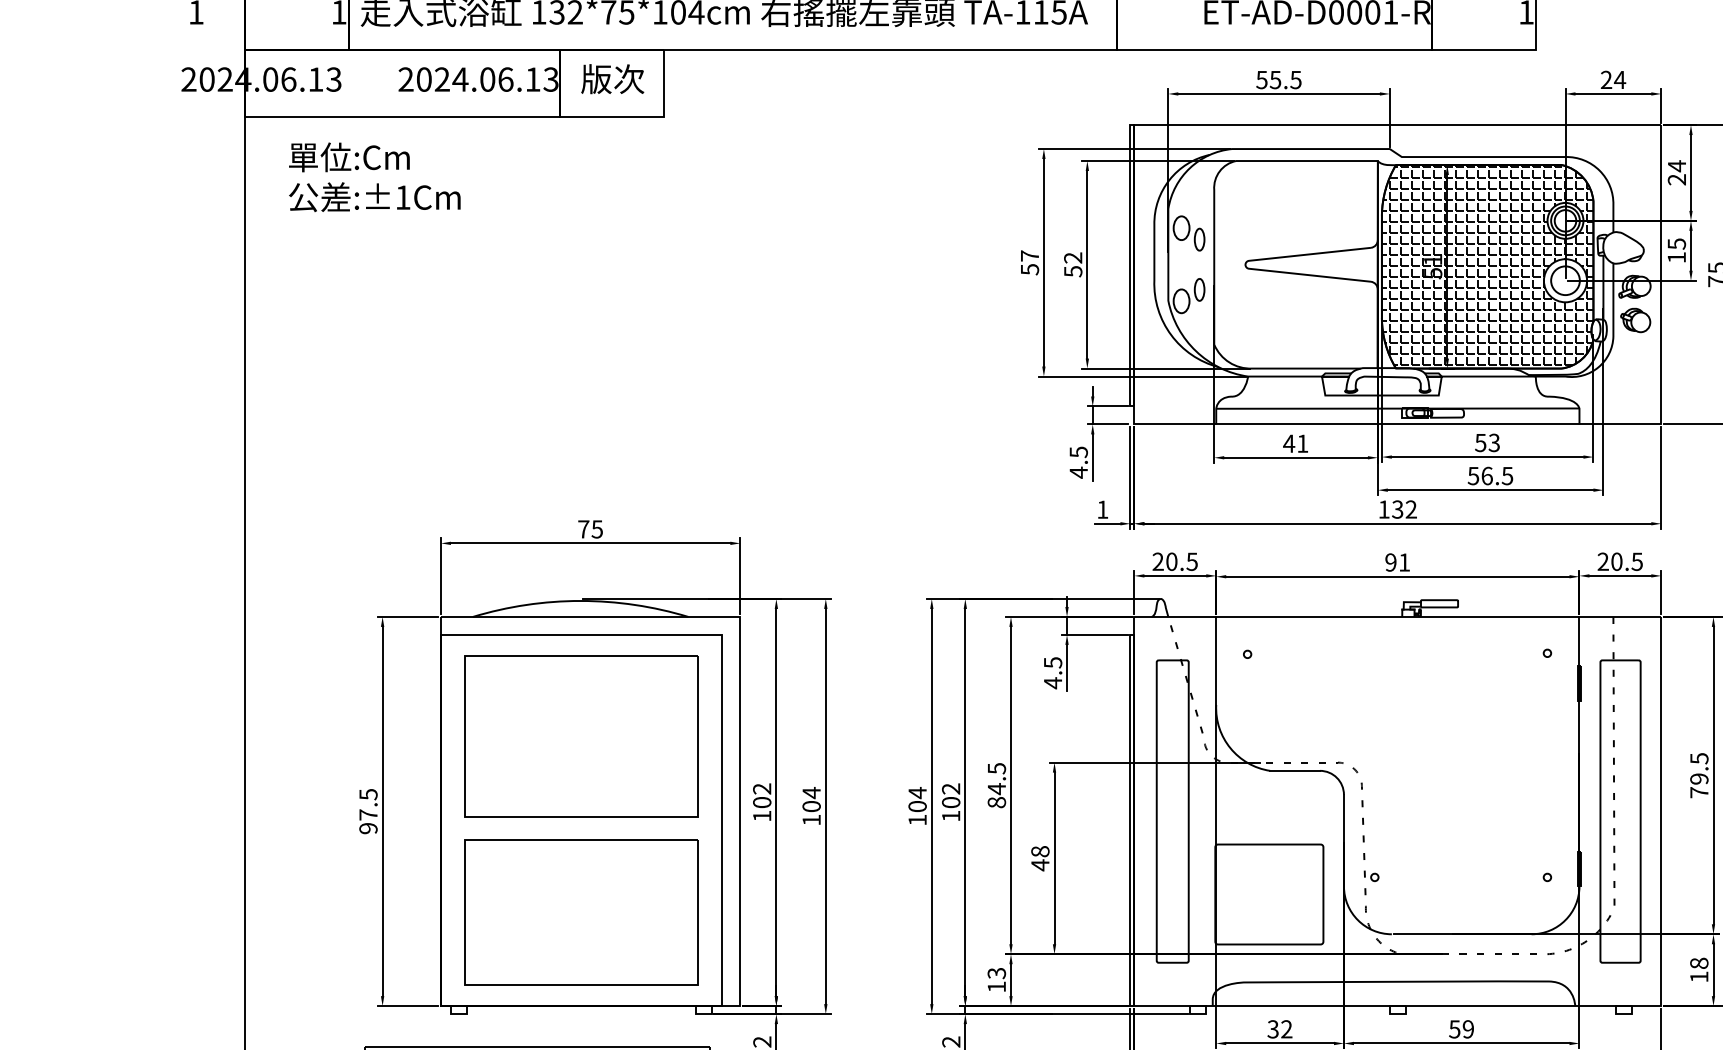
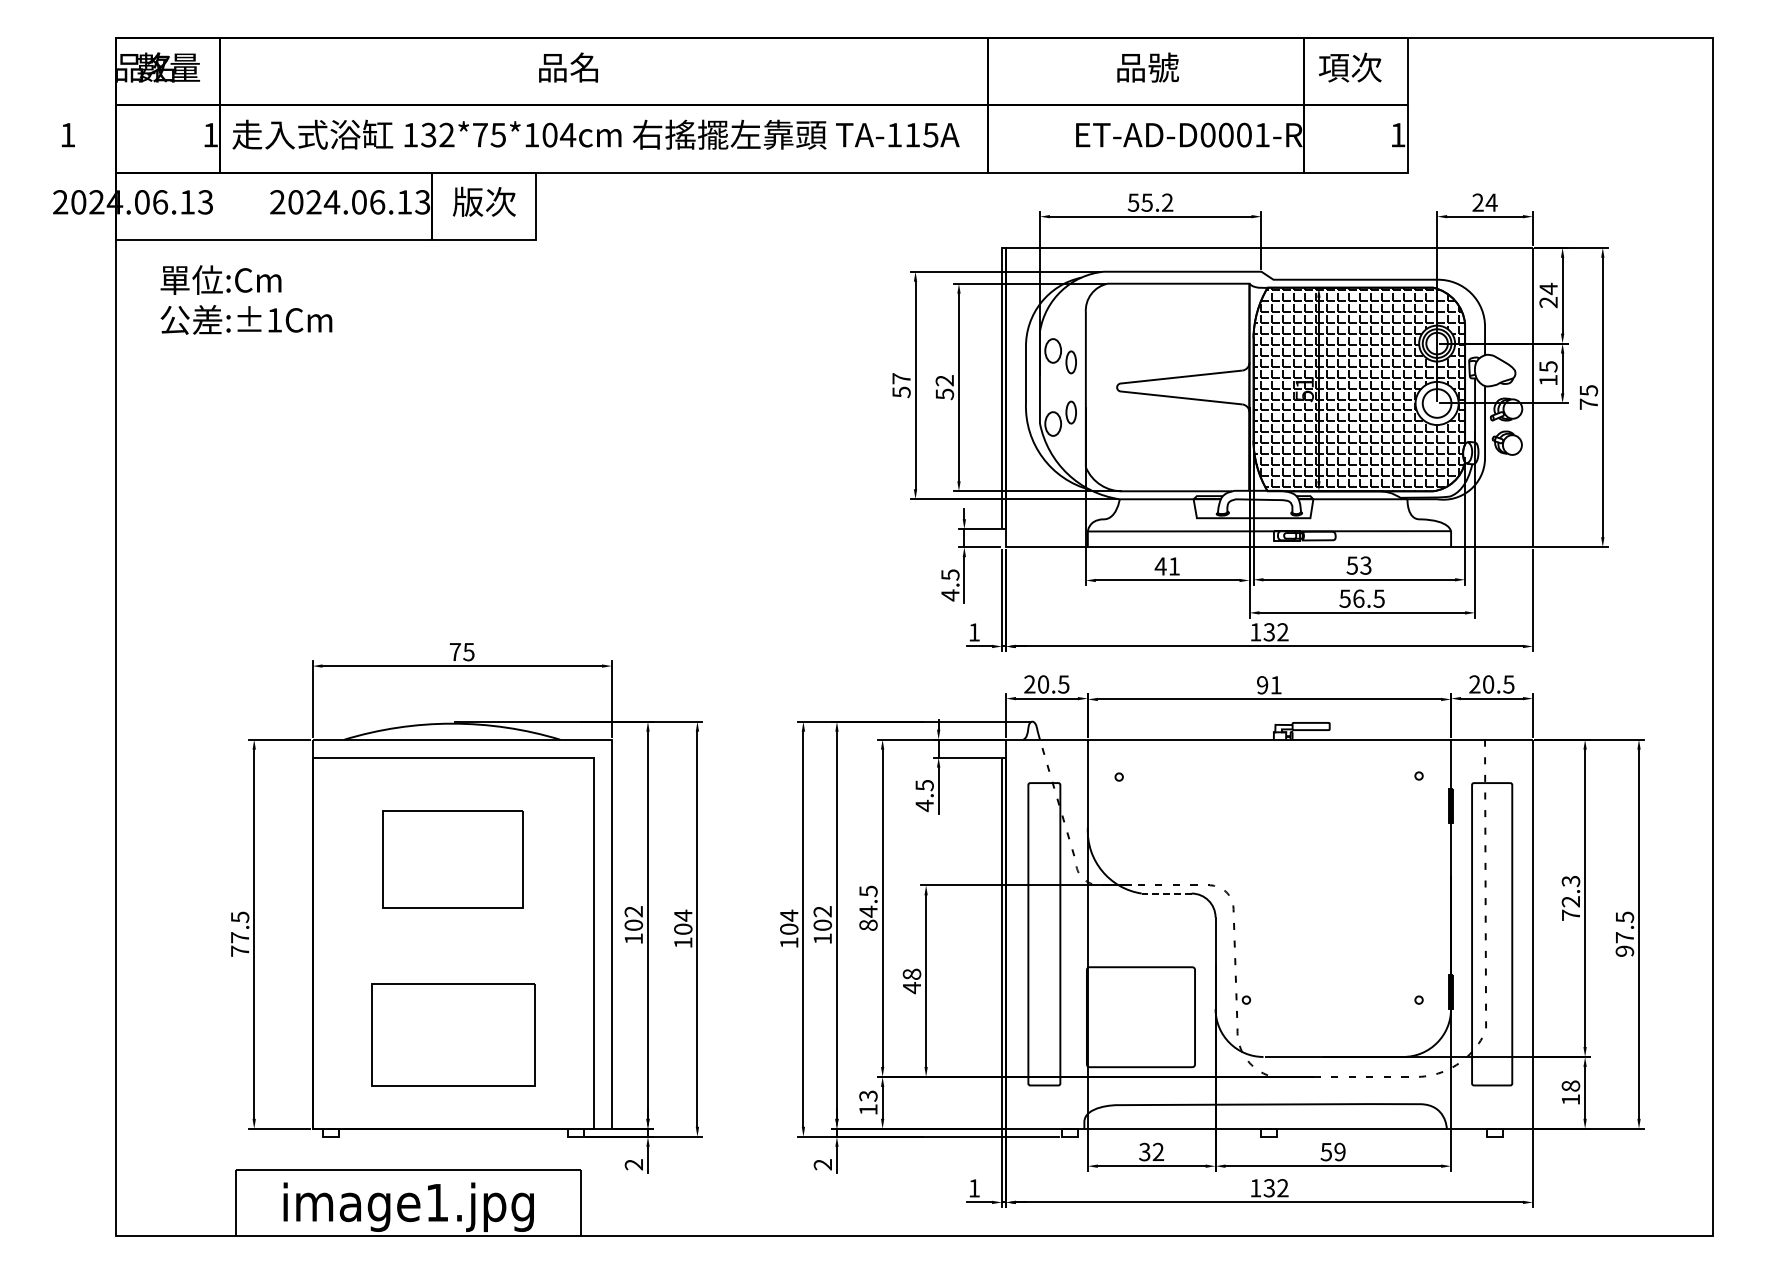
text: (1295, 79) -> (1167, 202), 55.5 -> 55.2
part: (581, 736) -> (453, 859), size x0.6
text: (1698, 768) -> (1570, 891), 79.5 -> 72.3
line: (1294, 770) -> (1166, 893), solid -> dashed
text: (367, 827) -> (239, 950), 97.5 -> 77.5
part: (581, 911) -> (453, 1034), size x0.7

